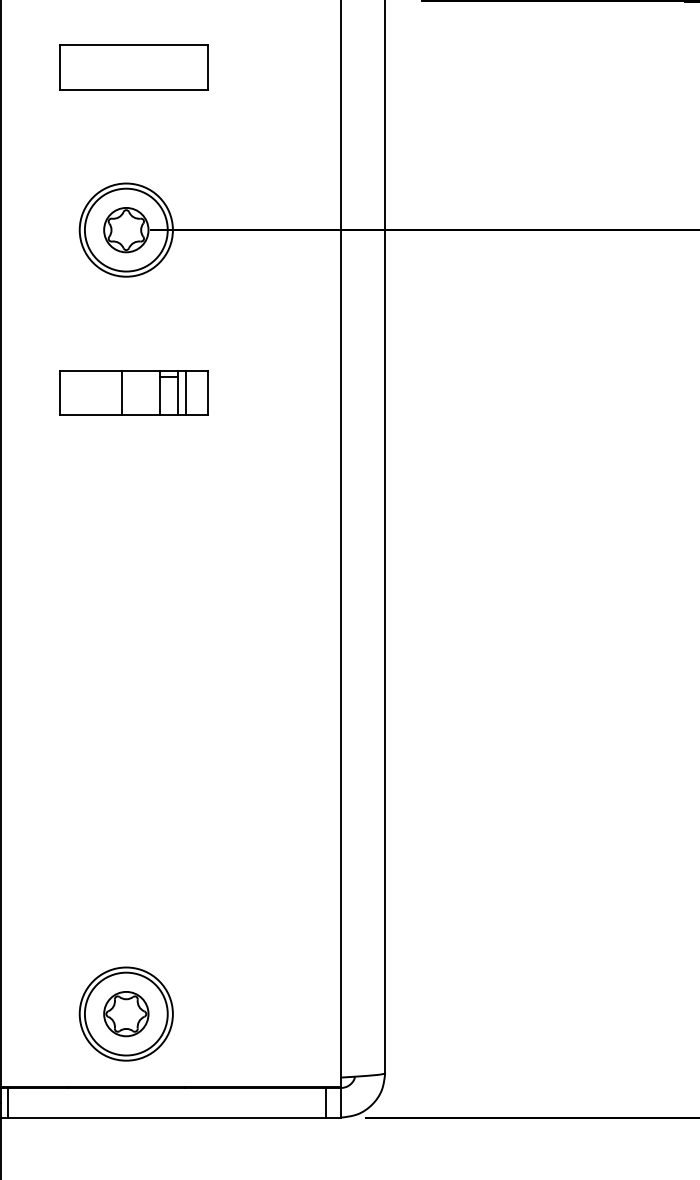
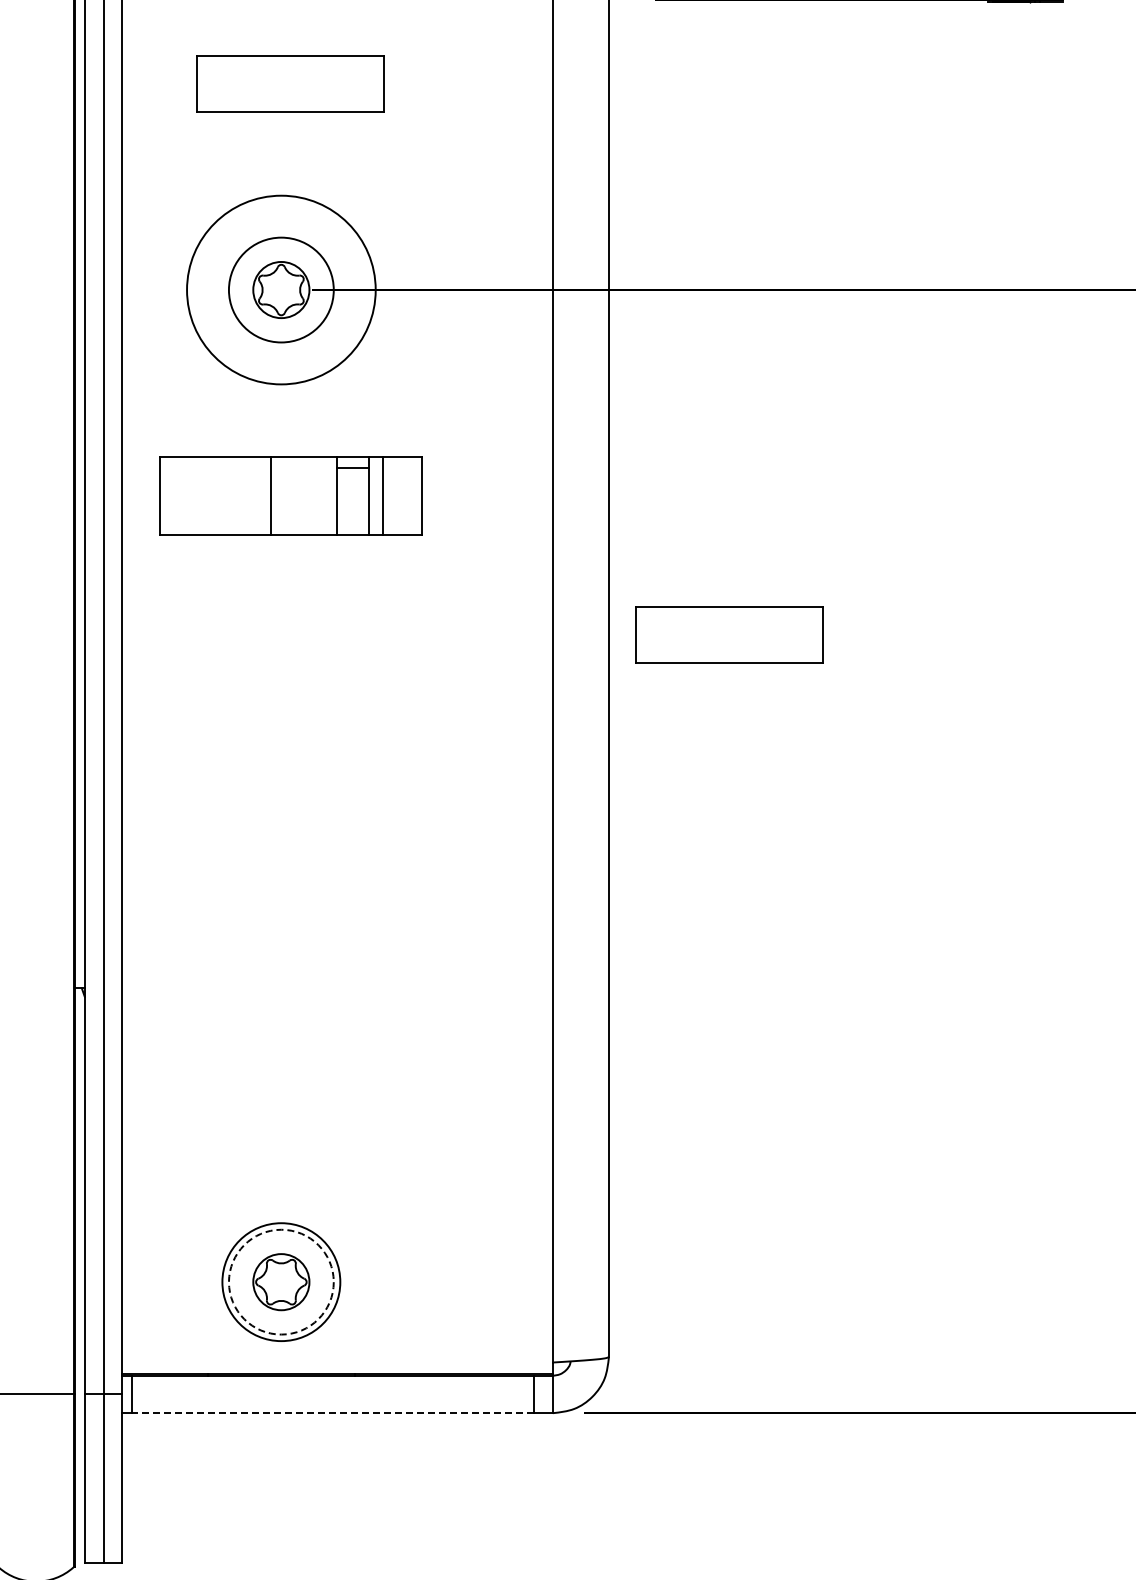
circle: (126, 230) -> (281, 290), size x1.6
part: (133, 392) -> (290, 495), size x1.4
part: (480, 502) -> (729, 634), added
circle: (125, 1013) -> (280, 1281), solid -> dashed
line: (166, 1117) -> (332, 1413), solid -> dashed

